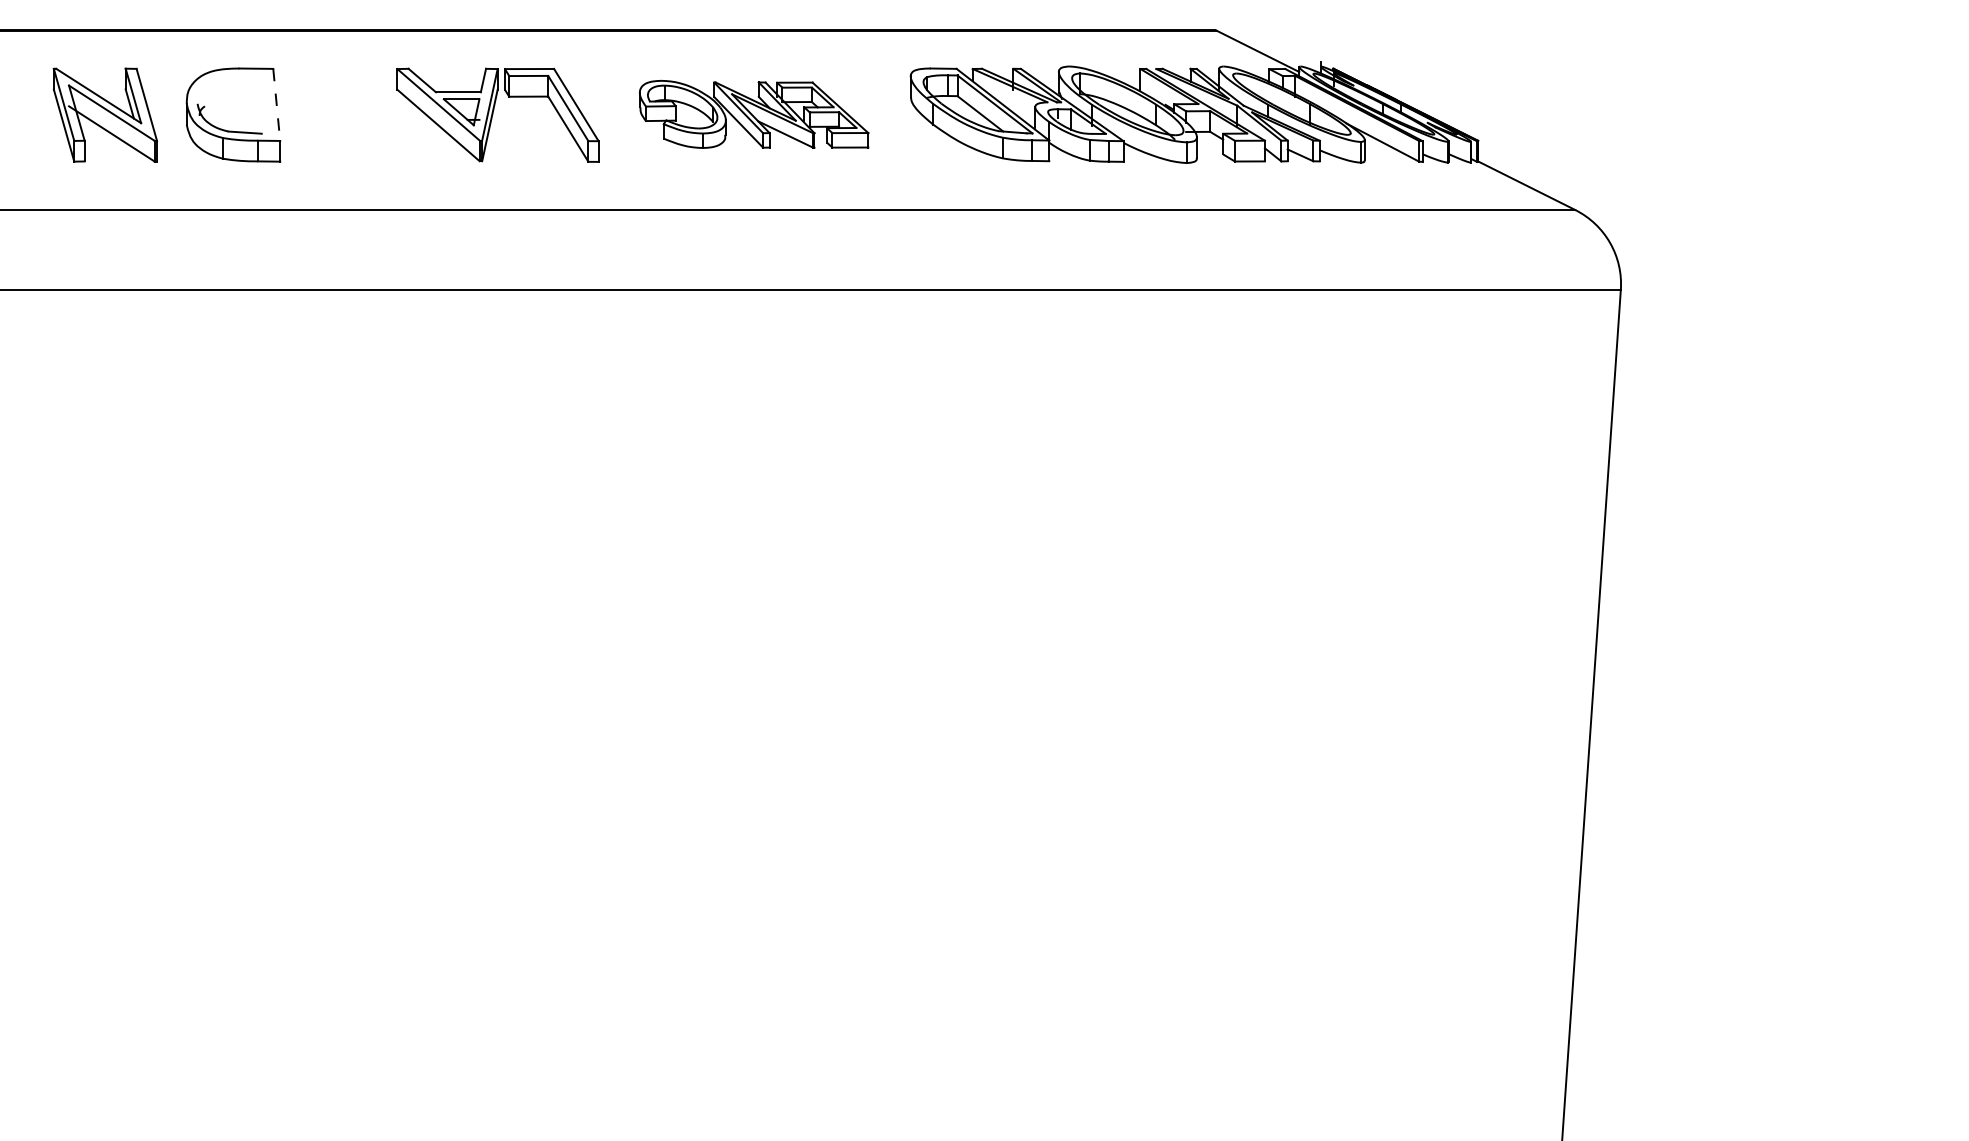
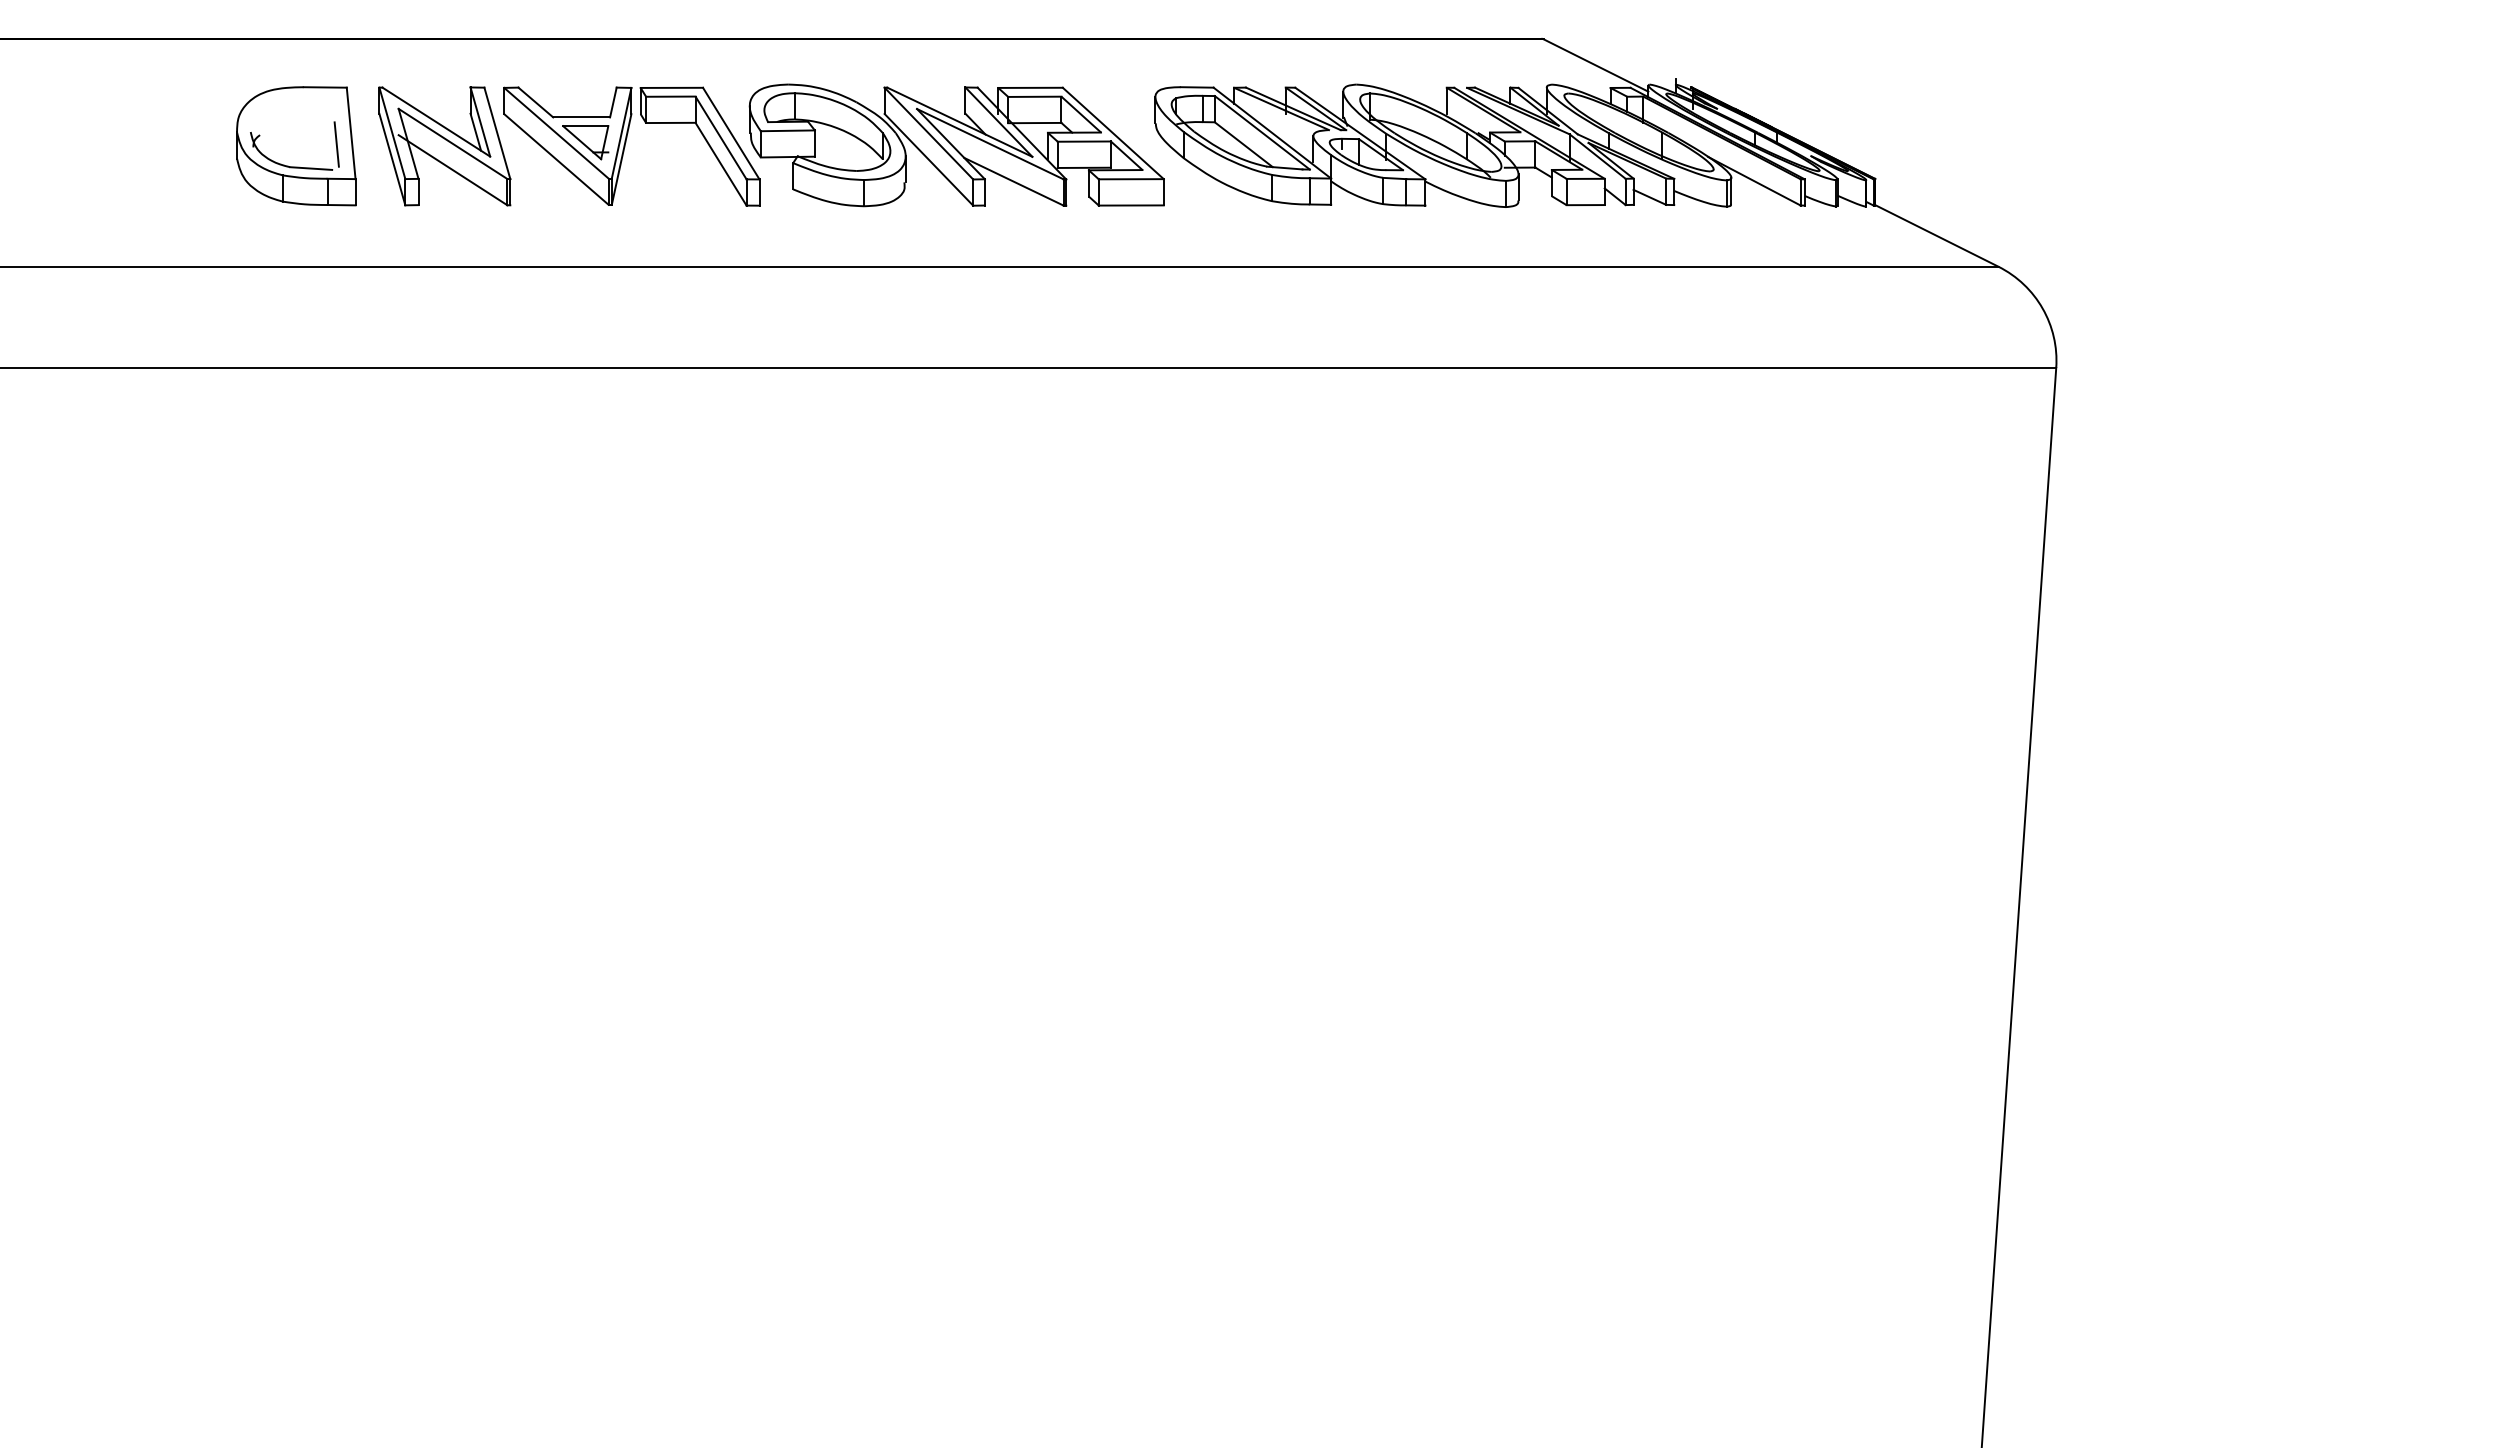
line: (277, 105) -> (351, 133), dashed -> solid
line: (265, 113) -> (336, 144), added
part: (753, 114) -> (956, 145), size x1.43
part: (105, 115) -> (444, 146), moved

